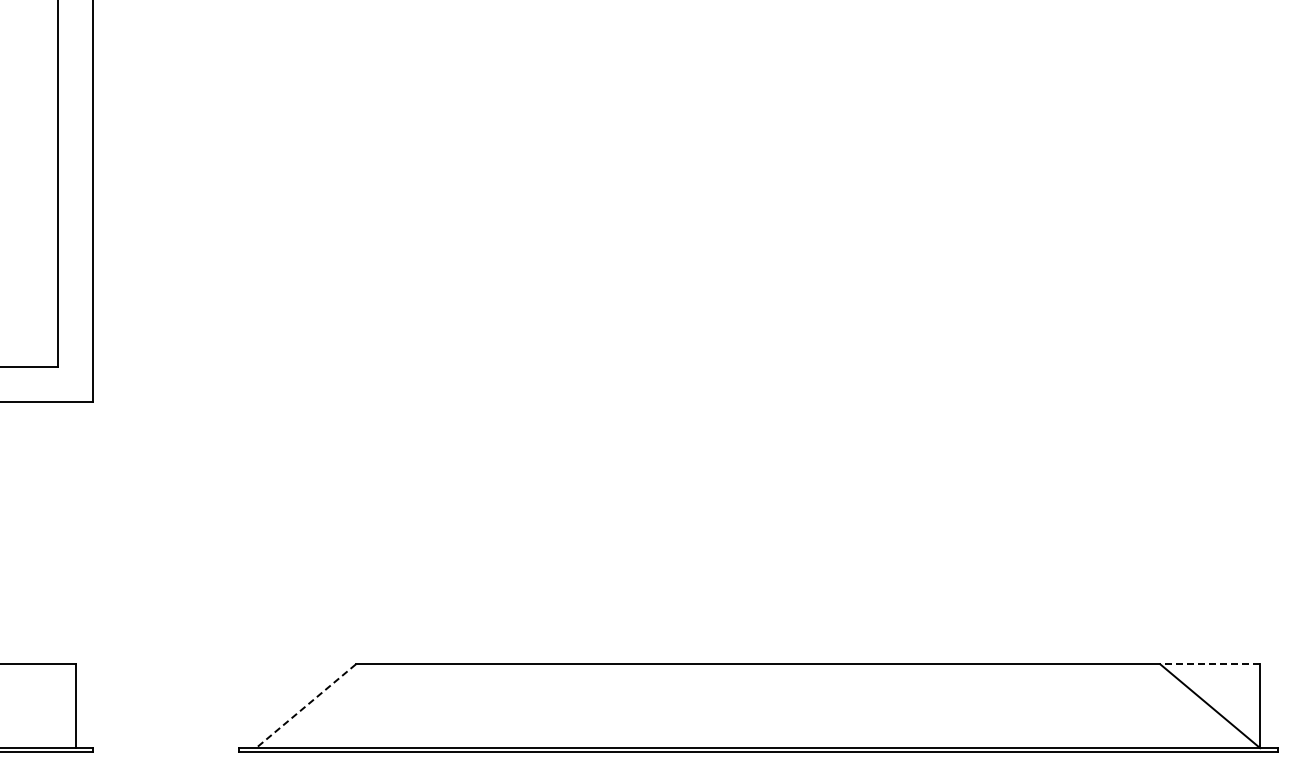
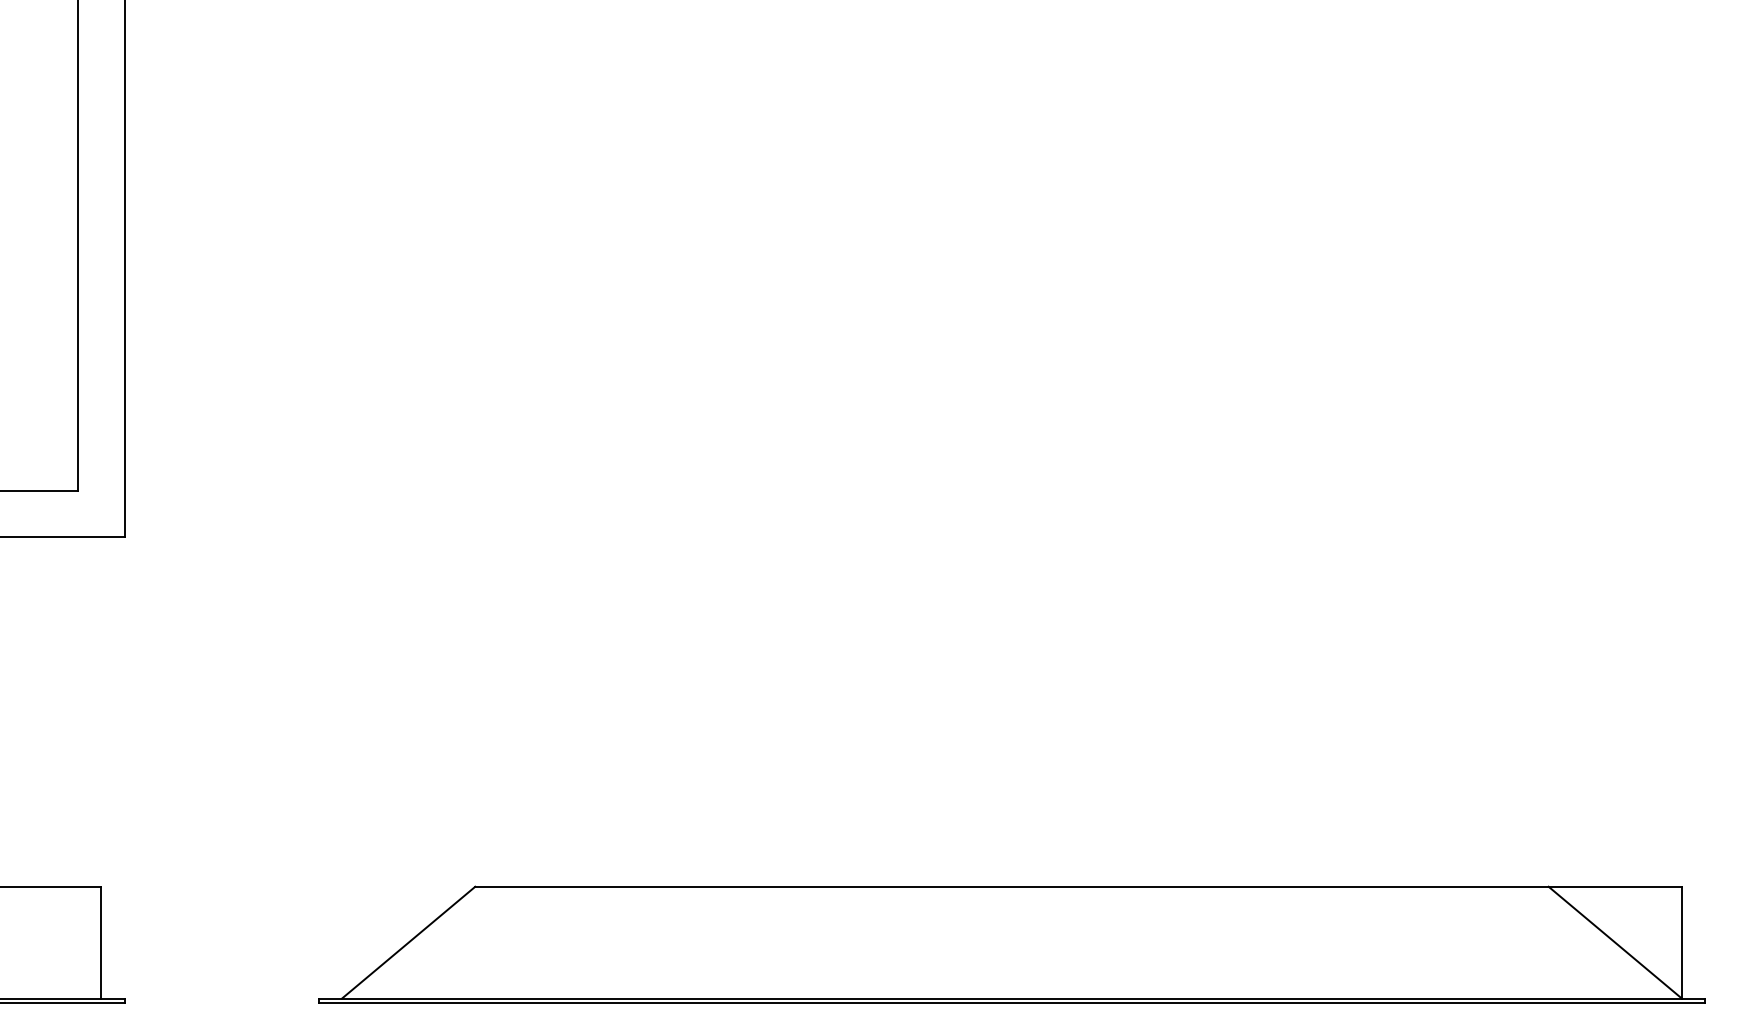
line: (1210, 664) -> (1615, 886), dashed -> solid
line: (305, 706) -> (407, 943), dashed -> solid

